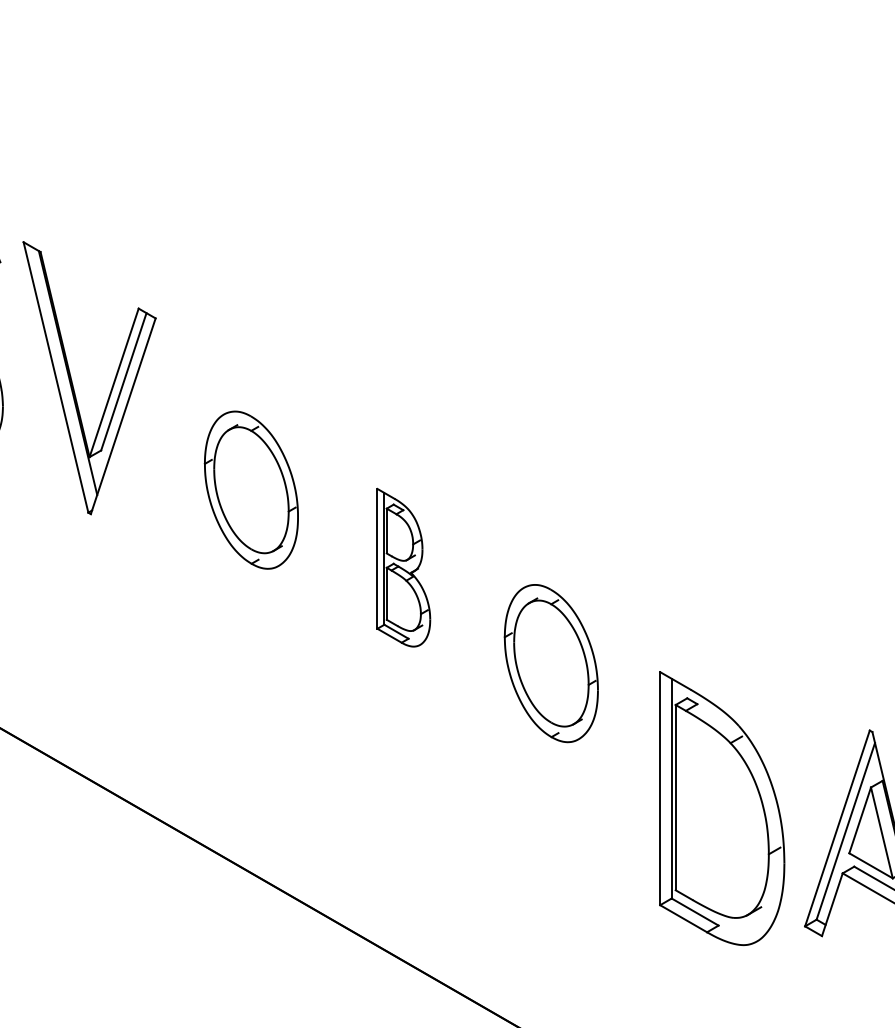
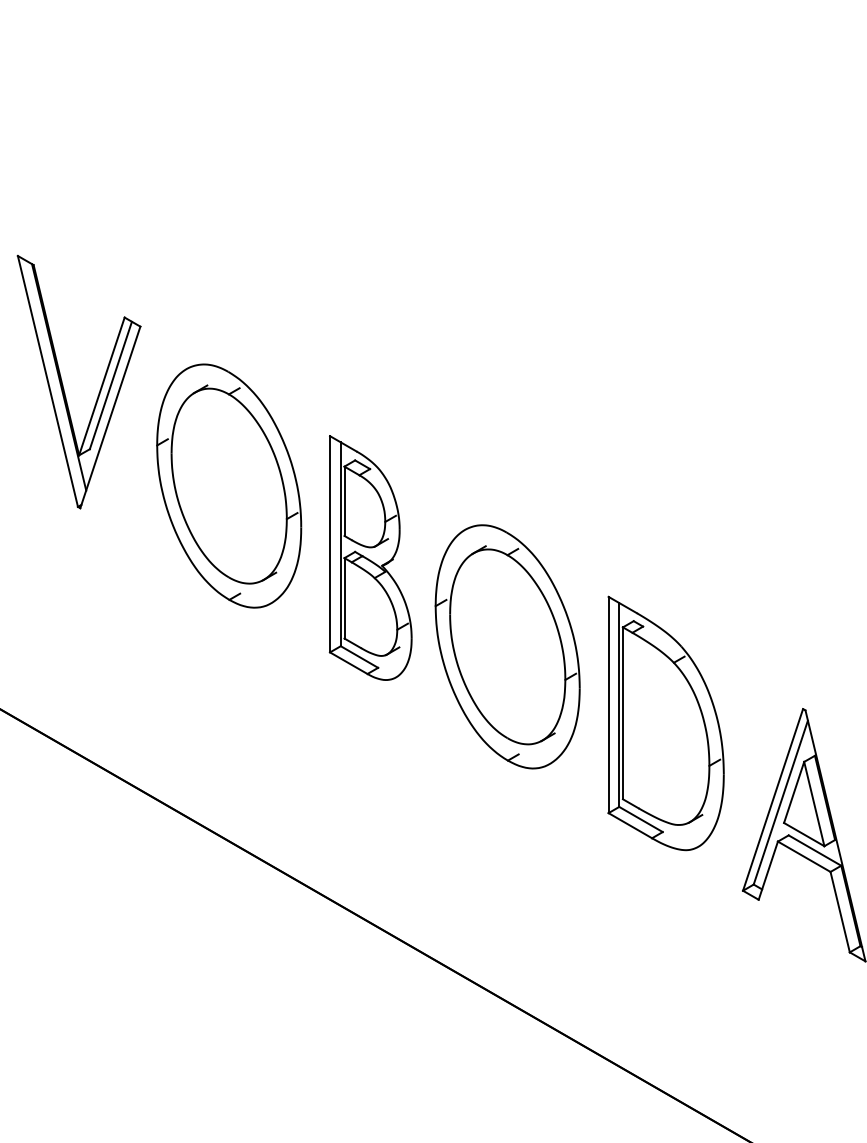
part: (251, 489) -> (229, 485), size x1.67
part: (403, 567) -> (370, 557), size x1.67
part: (551, 663) -> (507, 646), size x1.67
part: (721, 808) -> (665, 723), moved

